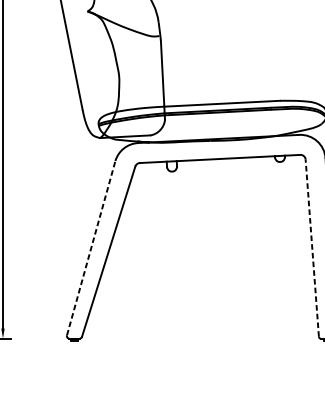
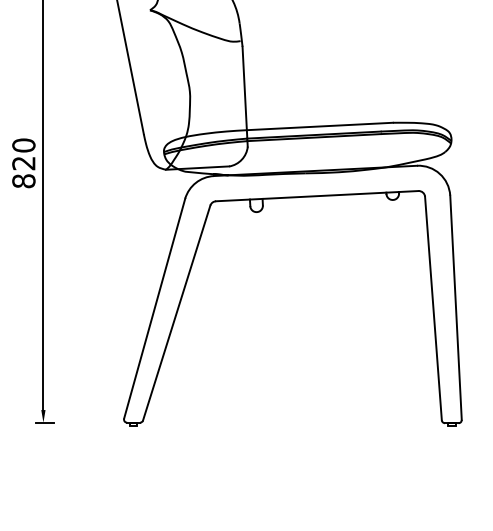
line: (91, 248) -> (154, 308), dashed -> solid
line: (312, 248) -> (433, 308), dashed -> solid

